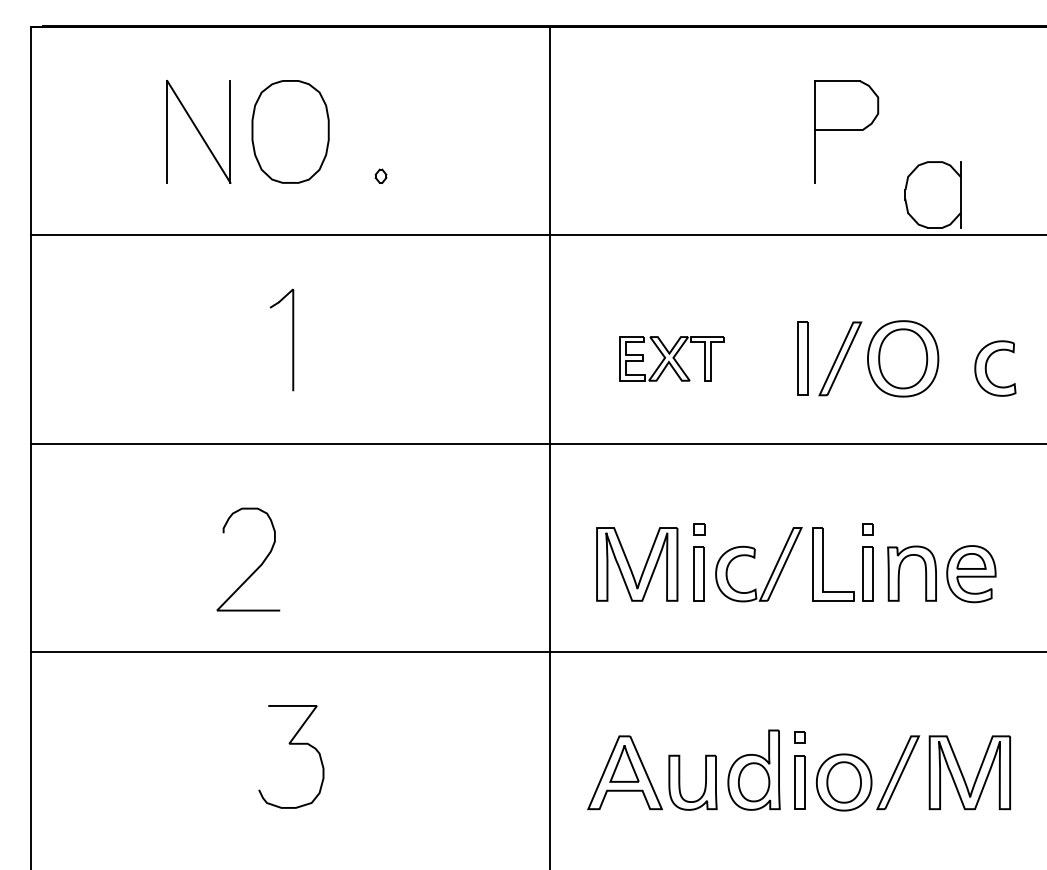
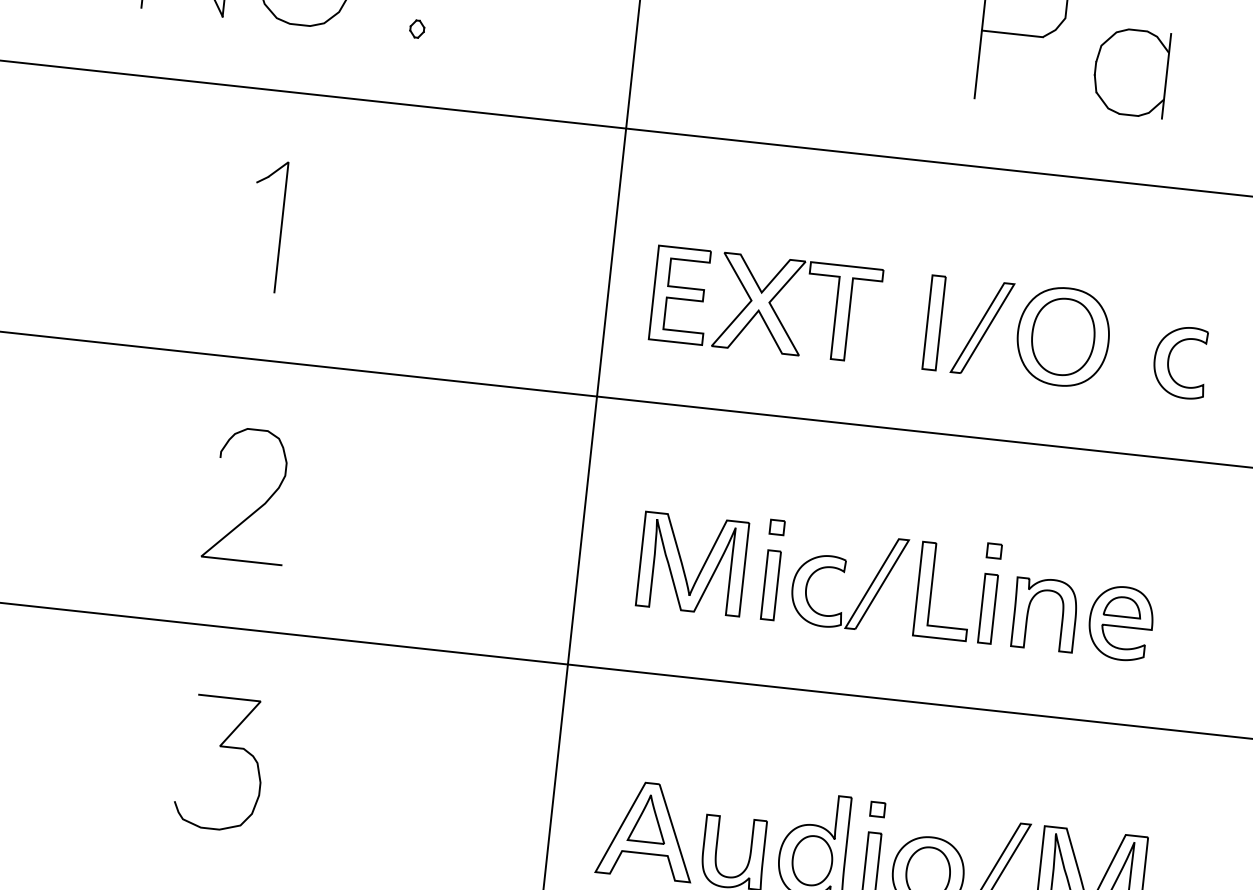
part: (932, 194) -> (1130, 71), moved
part: (671, 358) -> (765, 304), size x1.67
curve: (257, 567) -> (259, 506), moved

